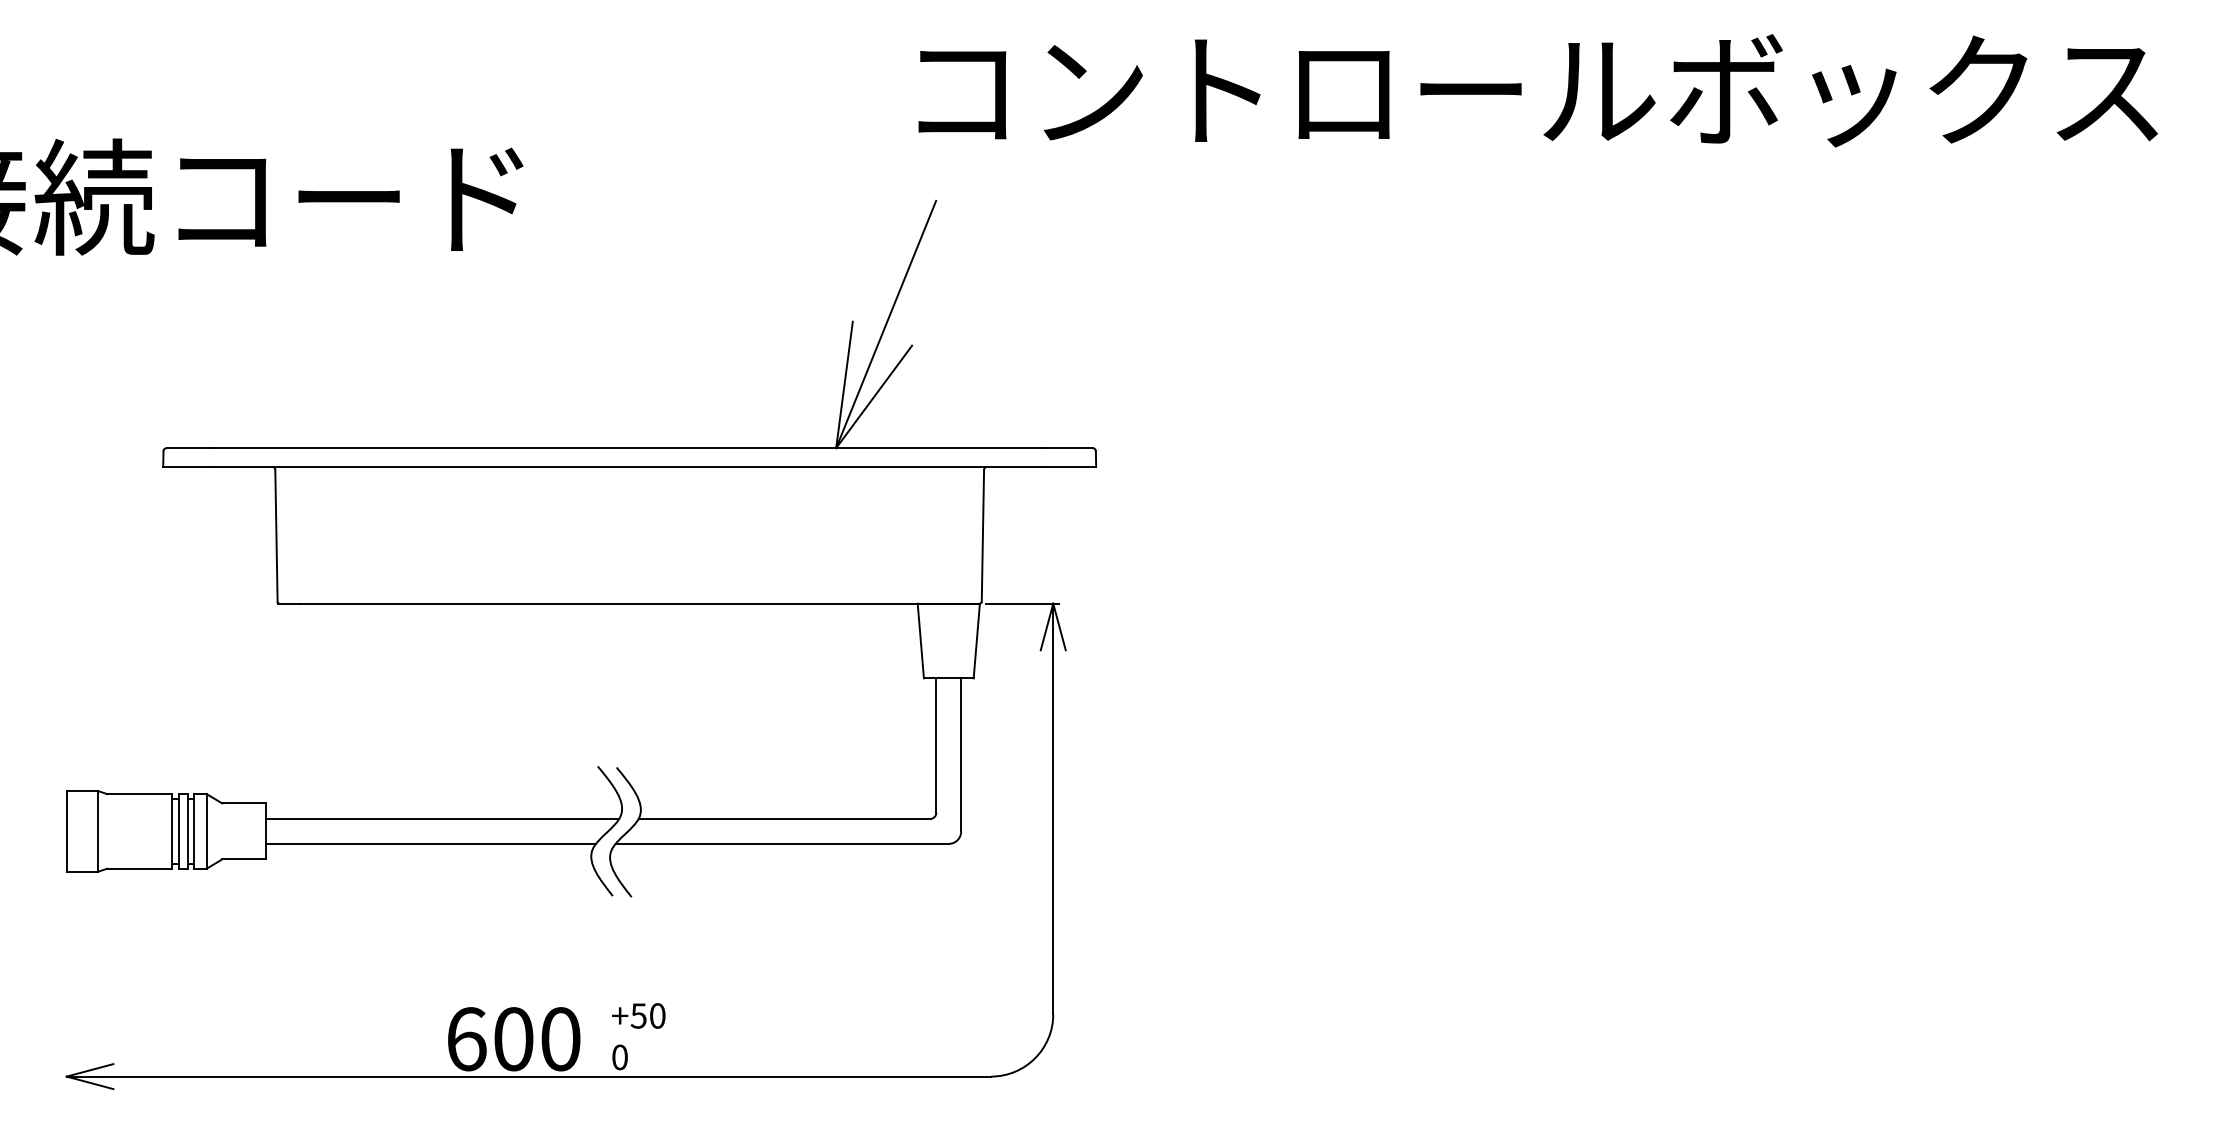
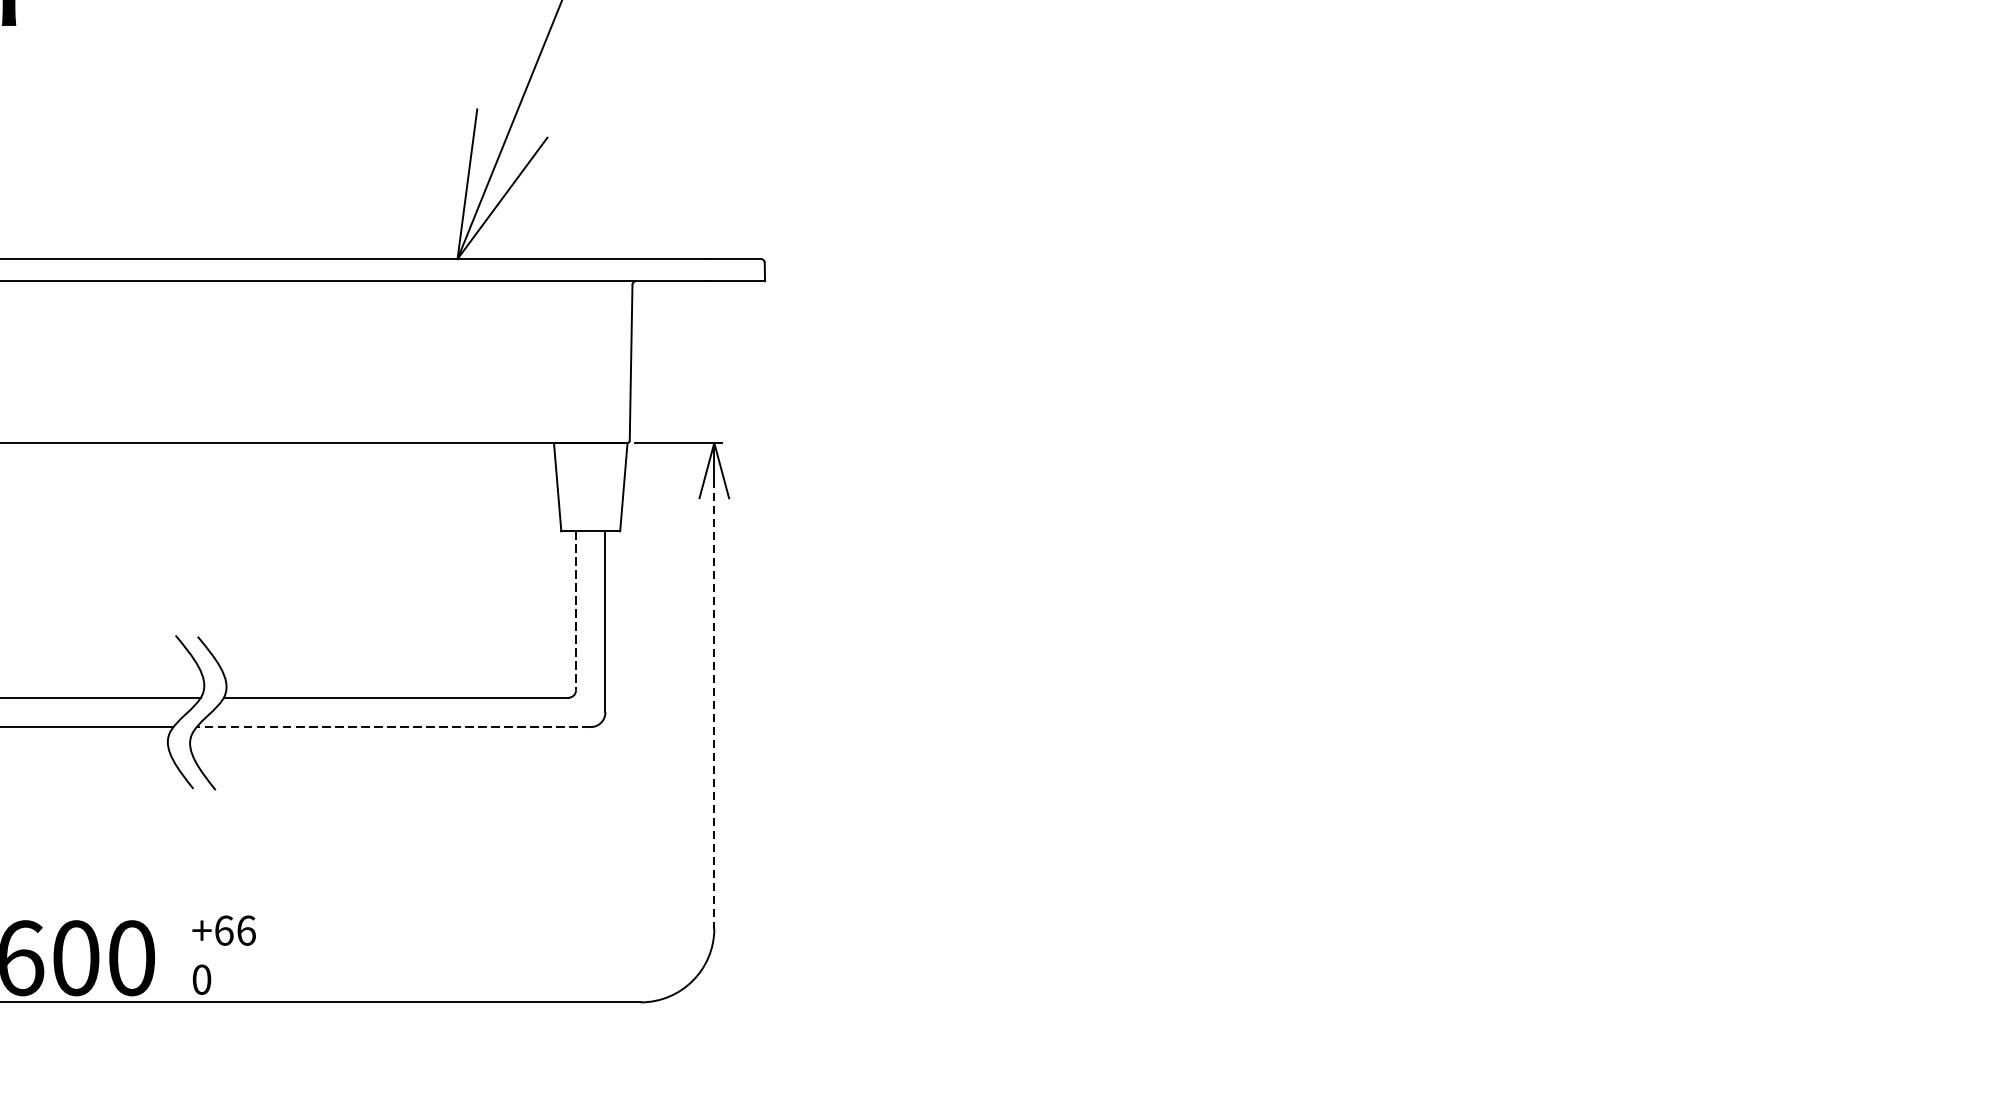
line: (936, 746) -> (576, 611), solid -> dashed
line: (1053, 824) -> (714, 704), solid -> dashed
line: (782, 843) -> (394, 726), solid -> dashed
text: (647, 1015) -> (234, 930), +50 -> +66

